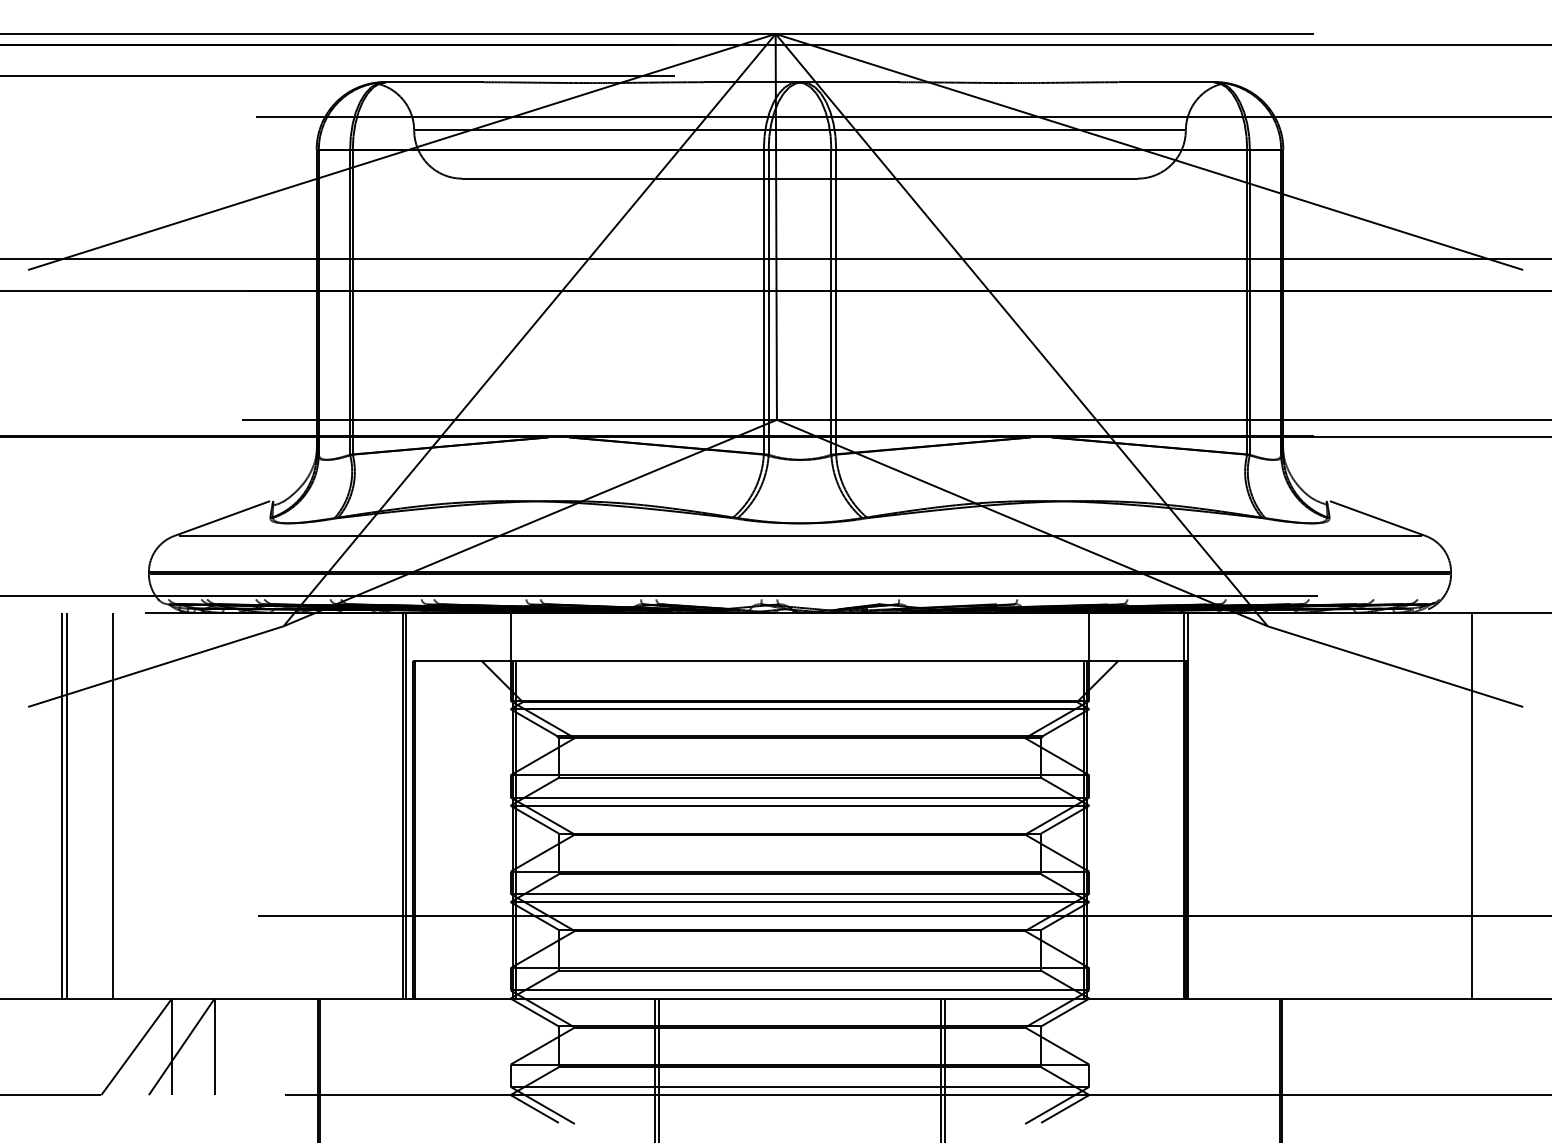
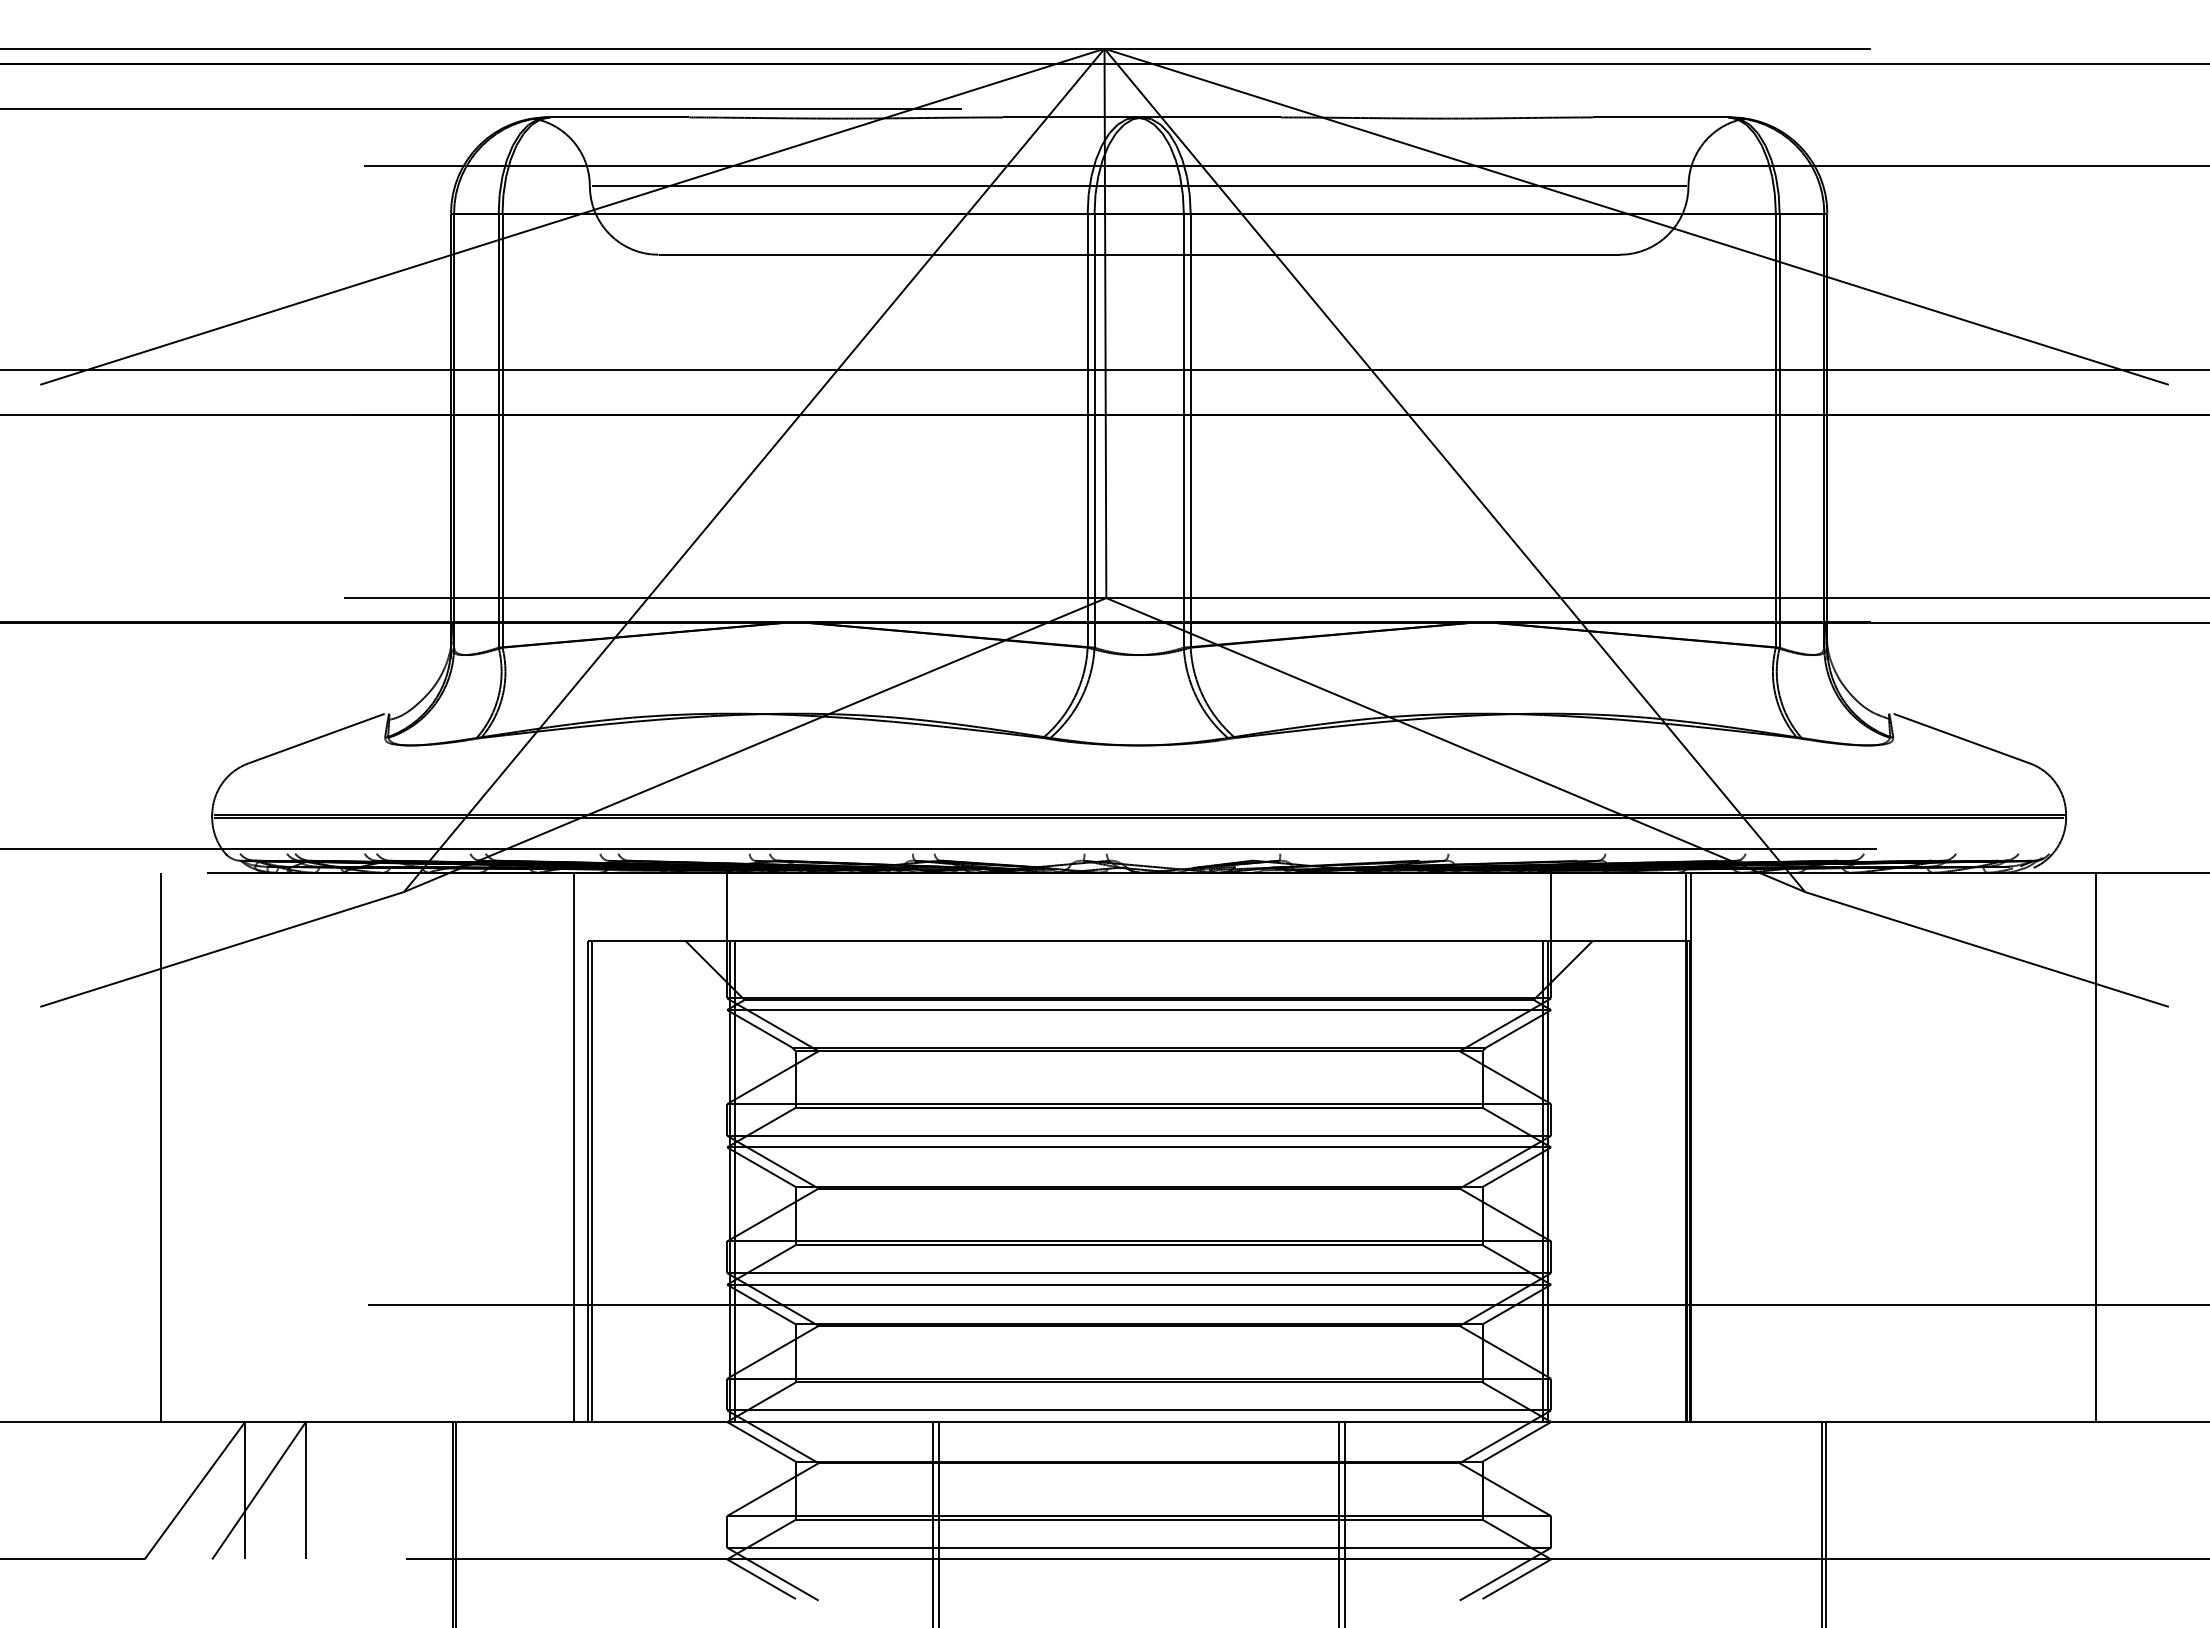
line: (799, 536) -> (1138, 763), removed
line: (62, 805) -> (88, 1147), removed
line: (66, 805) -> (95, 1147), removed
line: (406, 805) -> (578, 1147), removed

